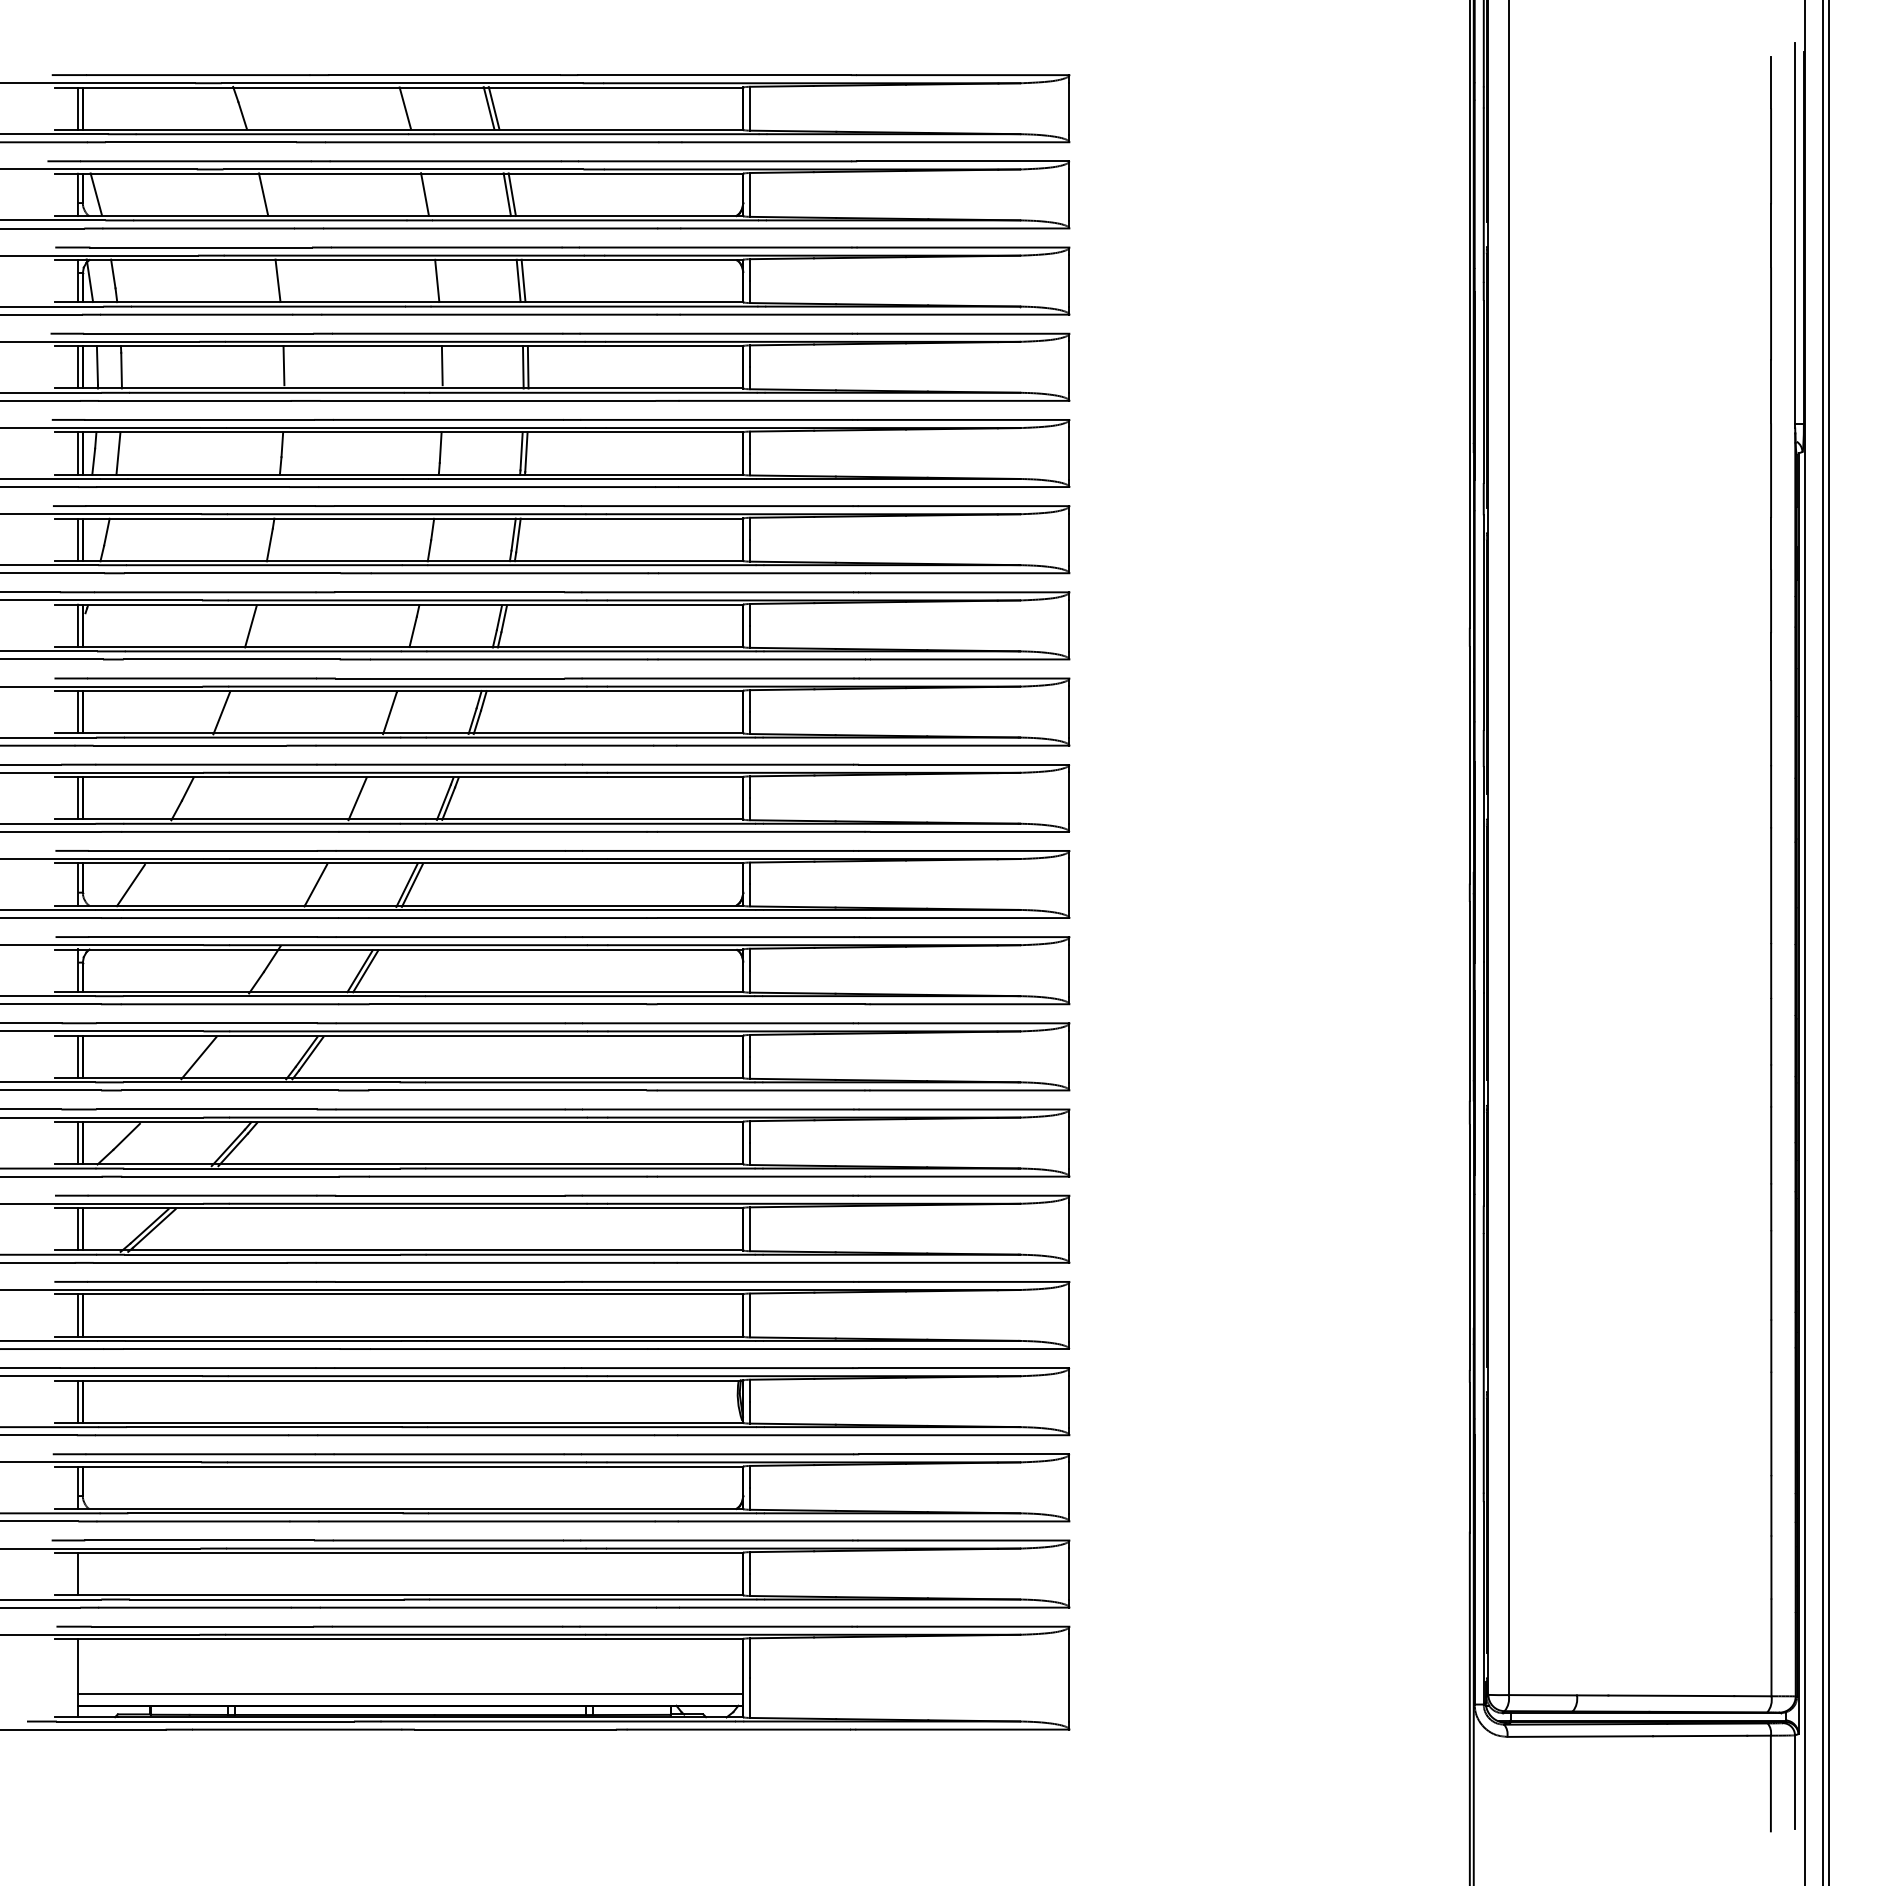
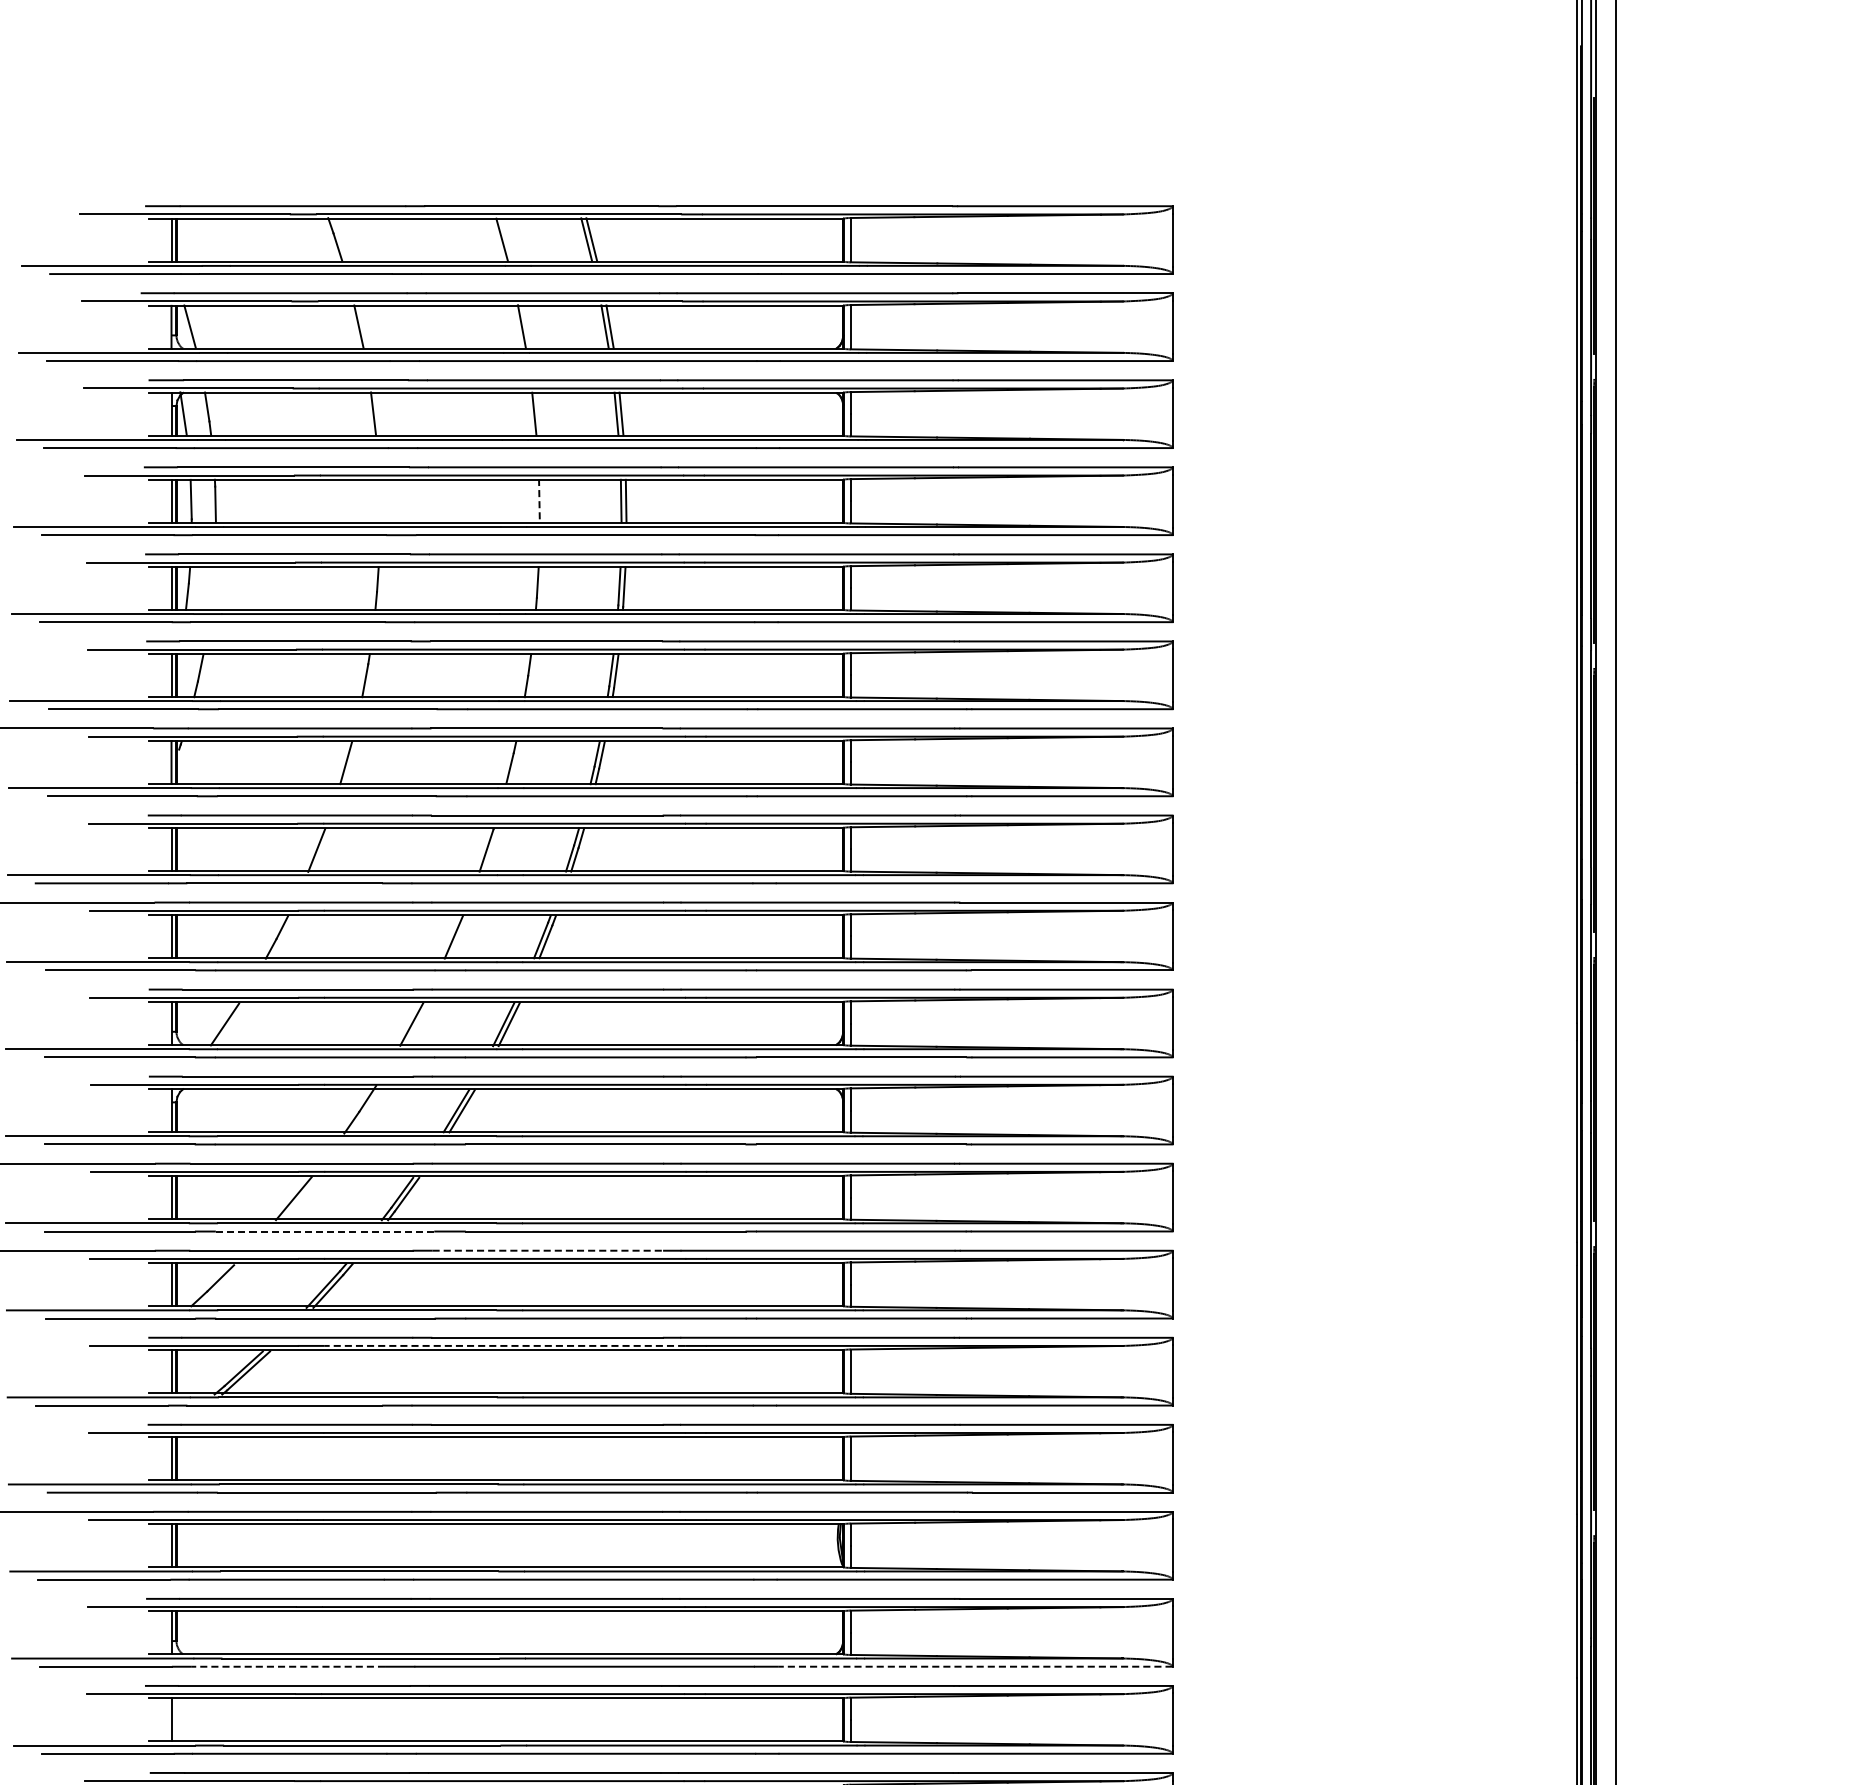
line: (283, 365) -> (379, 499), removed
line: (442, 365) -> (539, 499), solid -> dashed
line: (118, 453) -> (212, 588), removed
line: (229, 1090) -> (324, 1231), solid -> dashed
line: (451, 1109) -> (548, 1250), solid -> dashed
line: (407, 1203) -> (504, 1345), solid -> dashed
line: (192, 1521) -> (287, 1666), solid -> dashed
line: (873, 1521) -> (974, 1666), solid -> dashed

